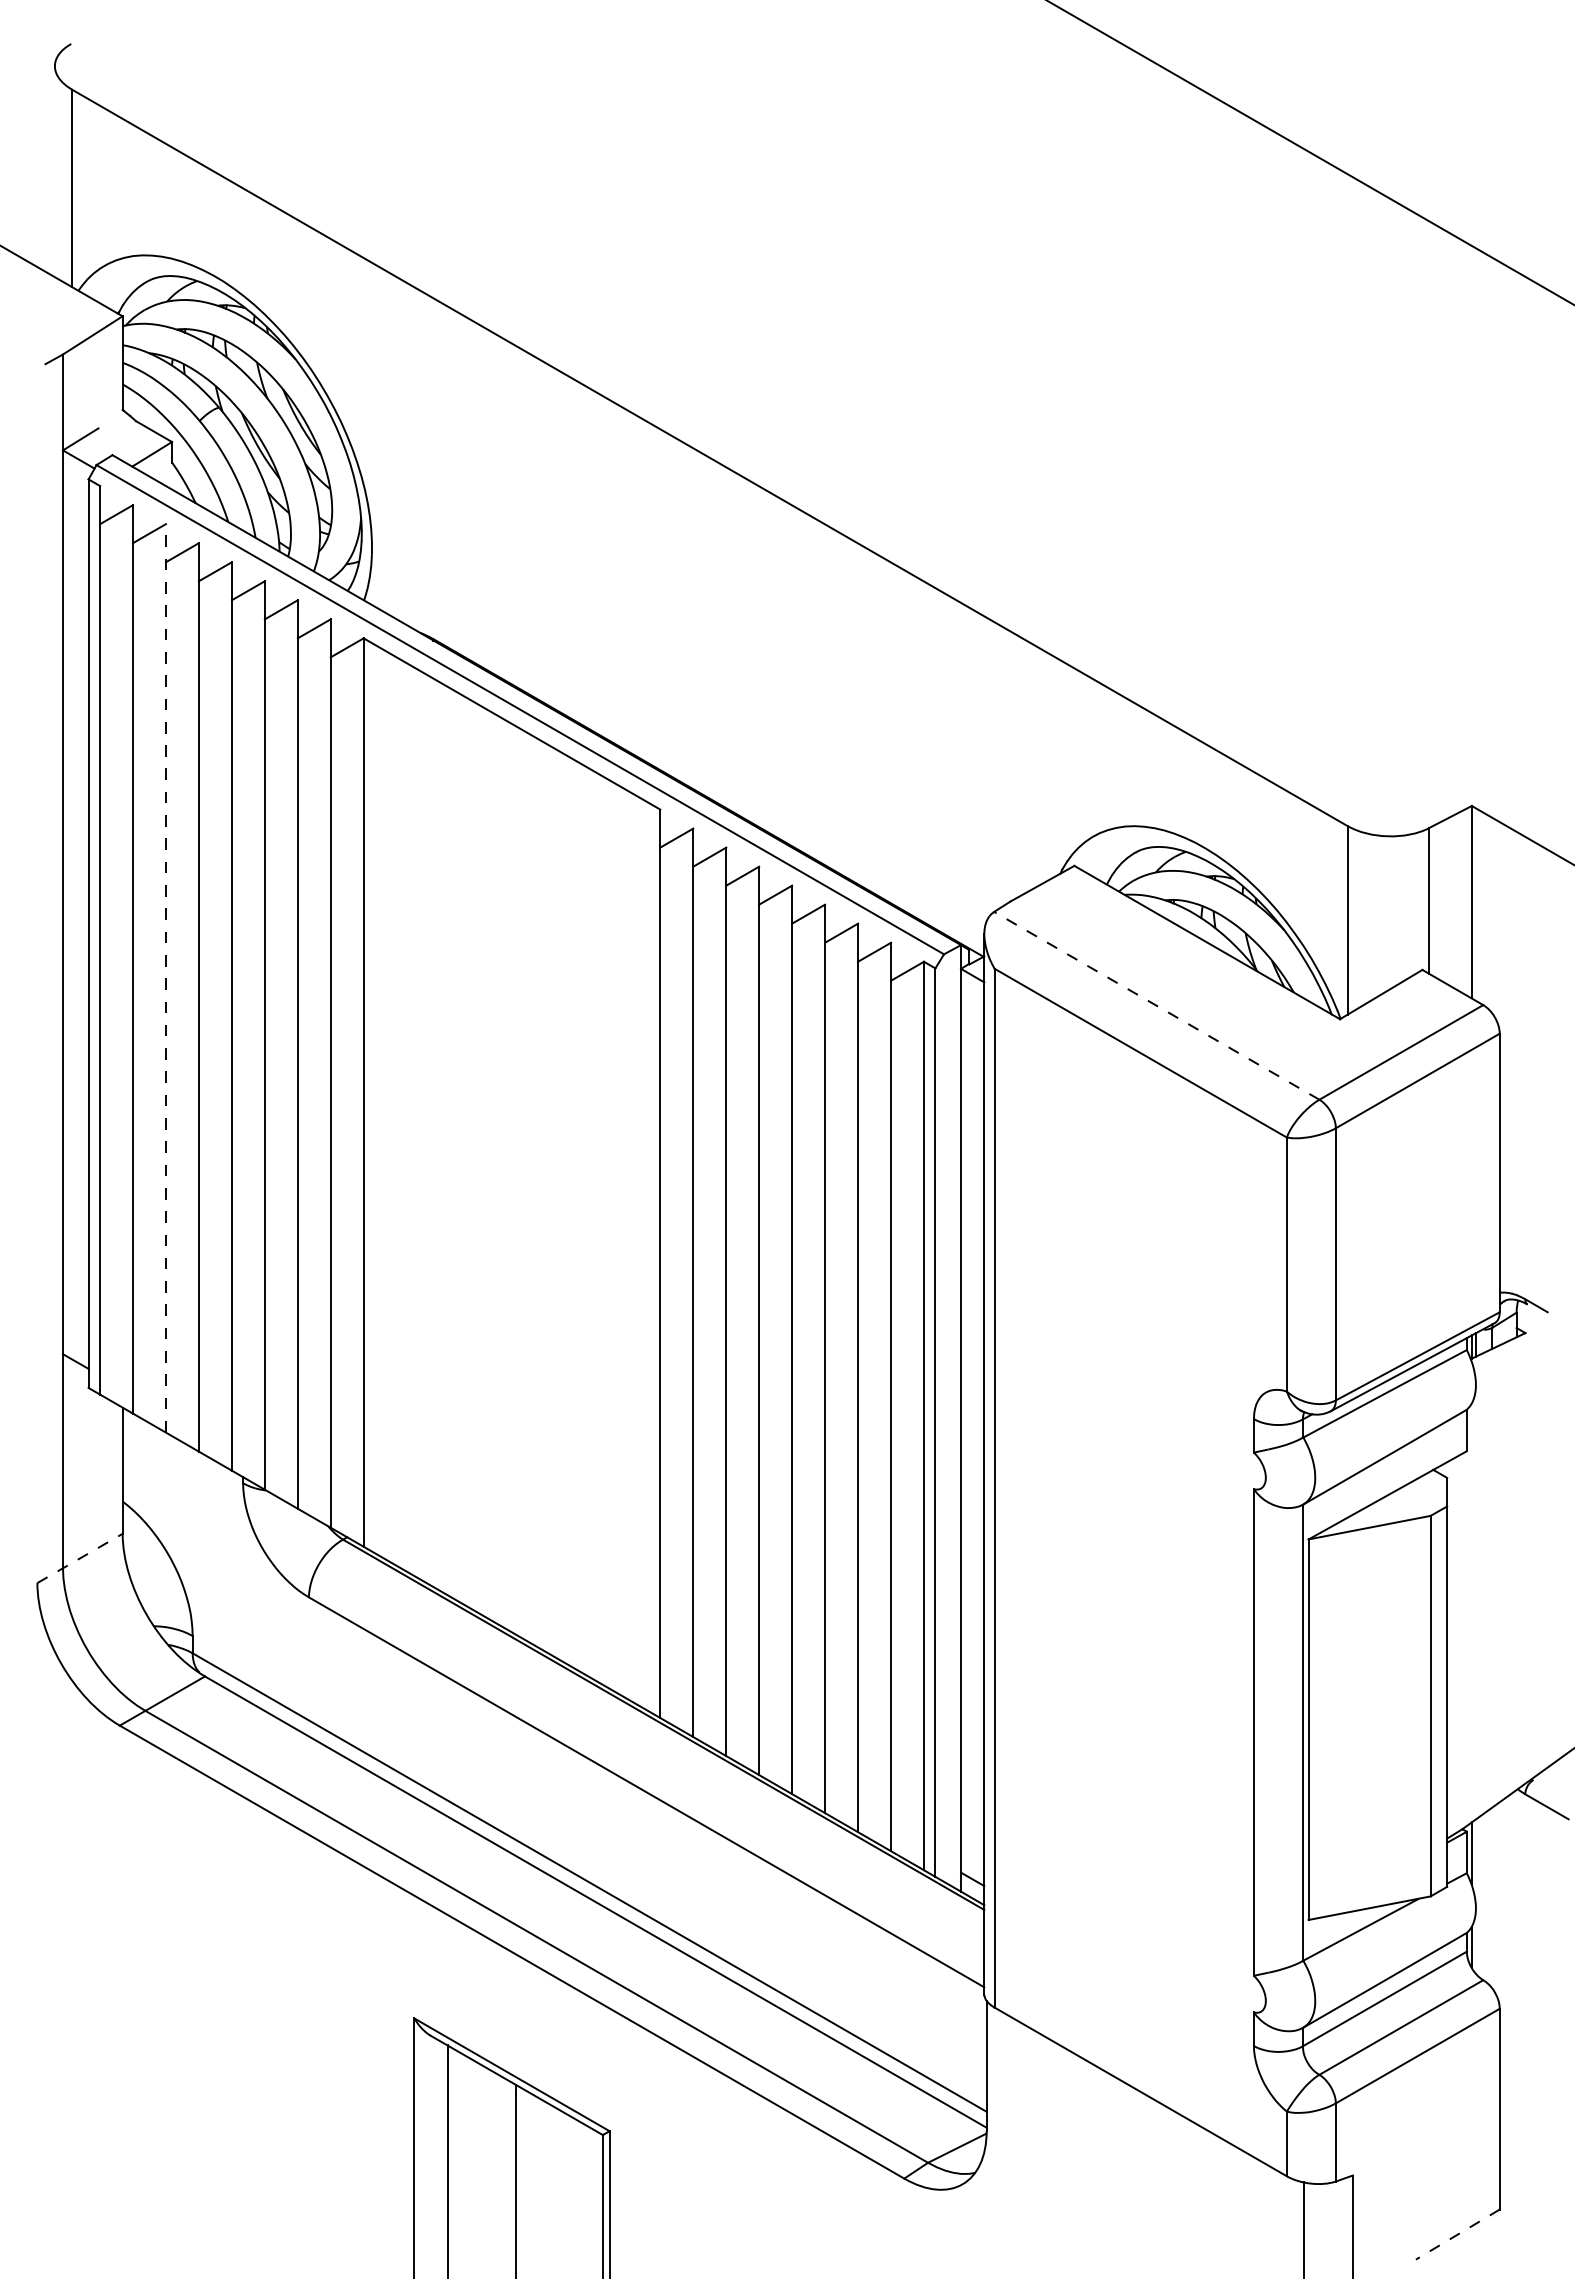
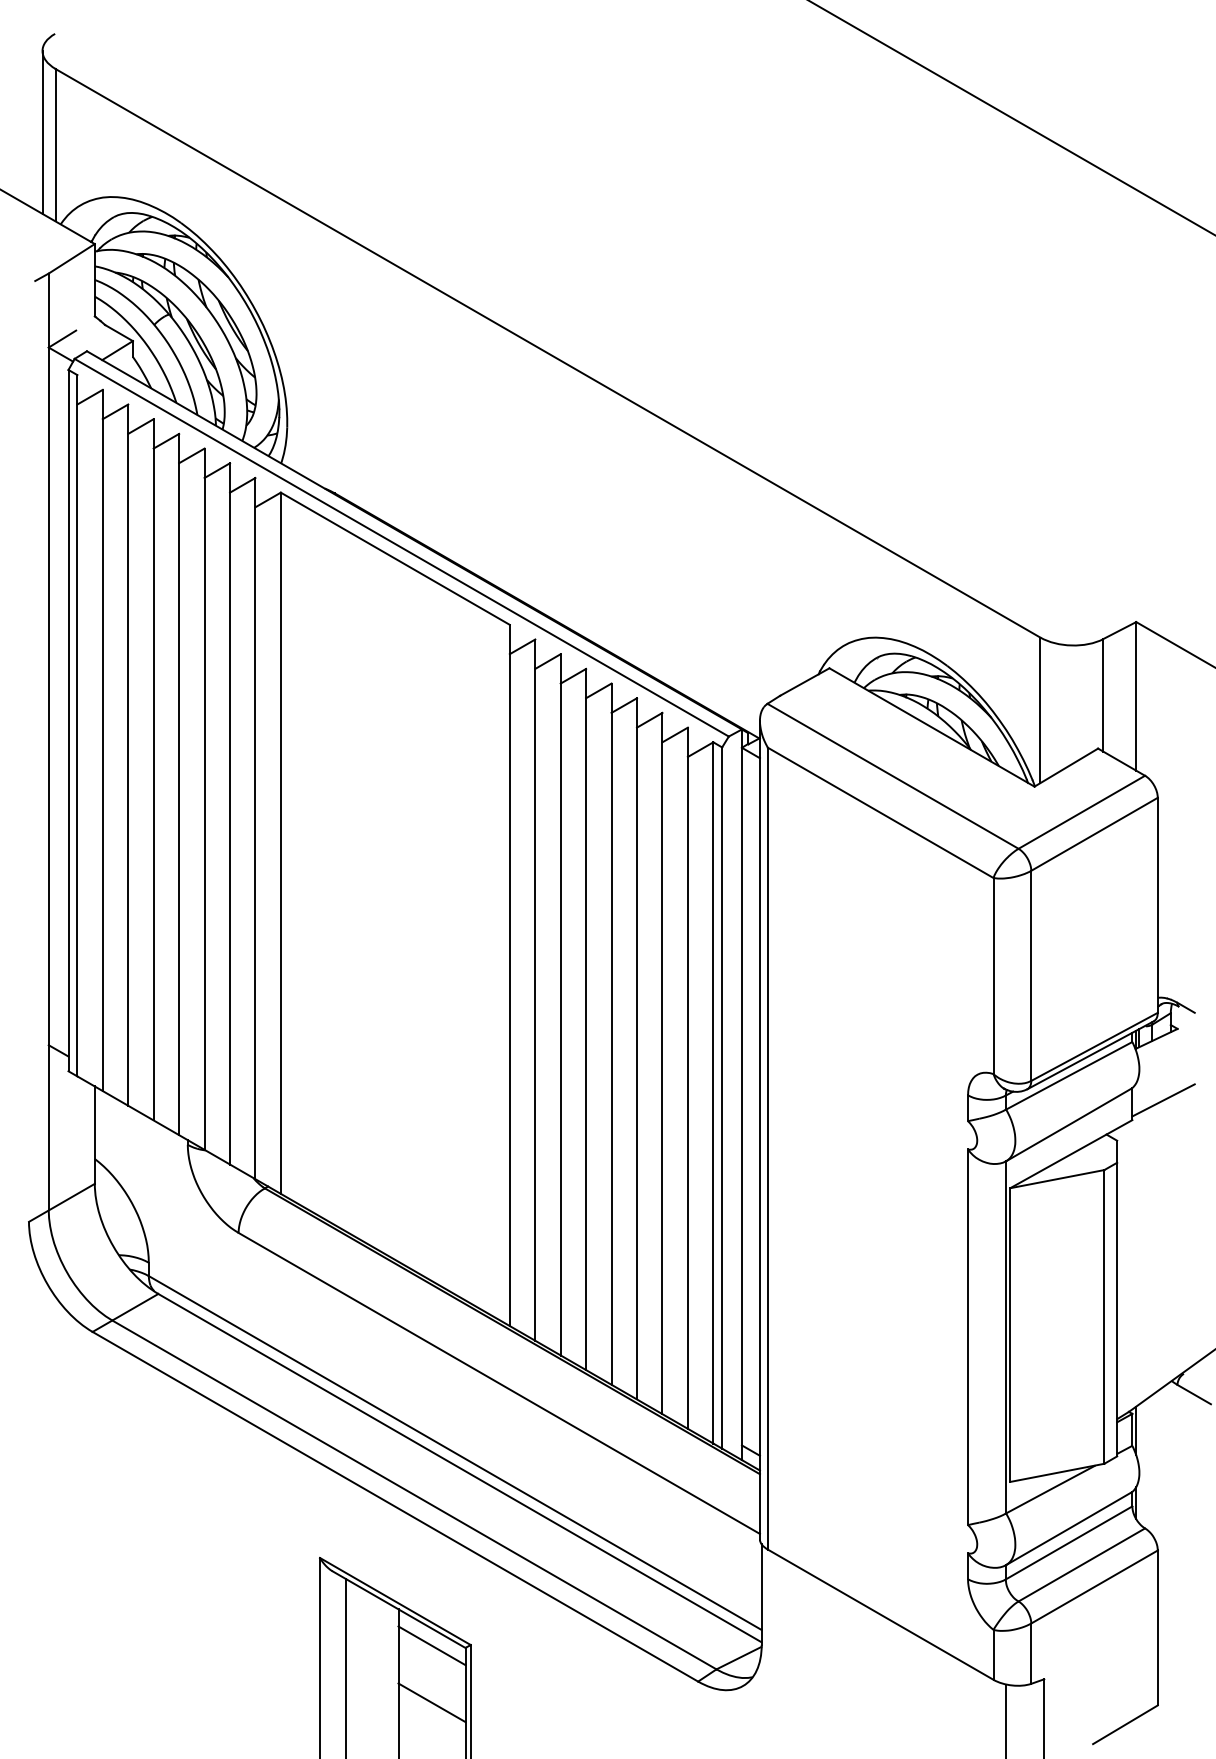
line: (54, 171) -> (42, 132), added
line: (165, 977) -> (127, 754), dashed -> solid
line: (1156, 1005) -> (892, 776), dashed -> solid
line: (1506, 1425) -> (1162, 1100), added
line: (80, 1558) -> (62, 1202), dashed -> solid
line: (559, 2132) -> (432, 1645), added
line: (559, 2206) -> (432, 1703), added
line: (1457, 2234) -> (1125, 1724), dashed -> solid

